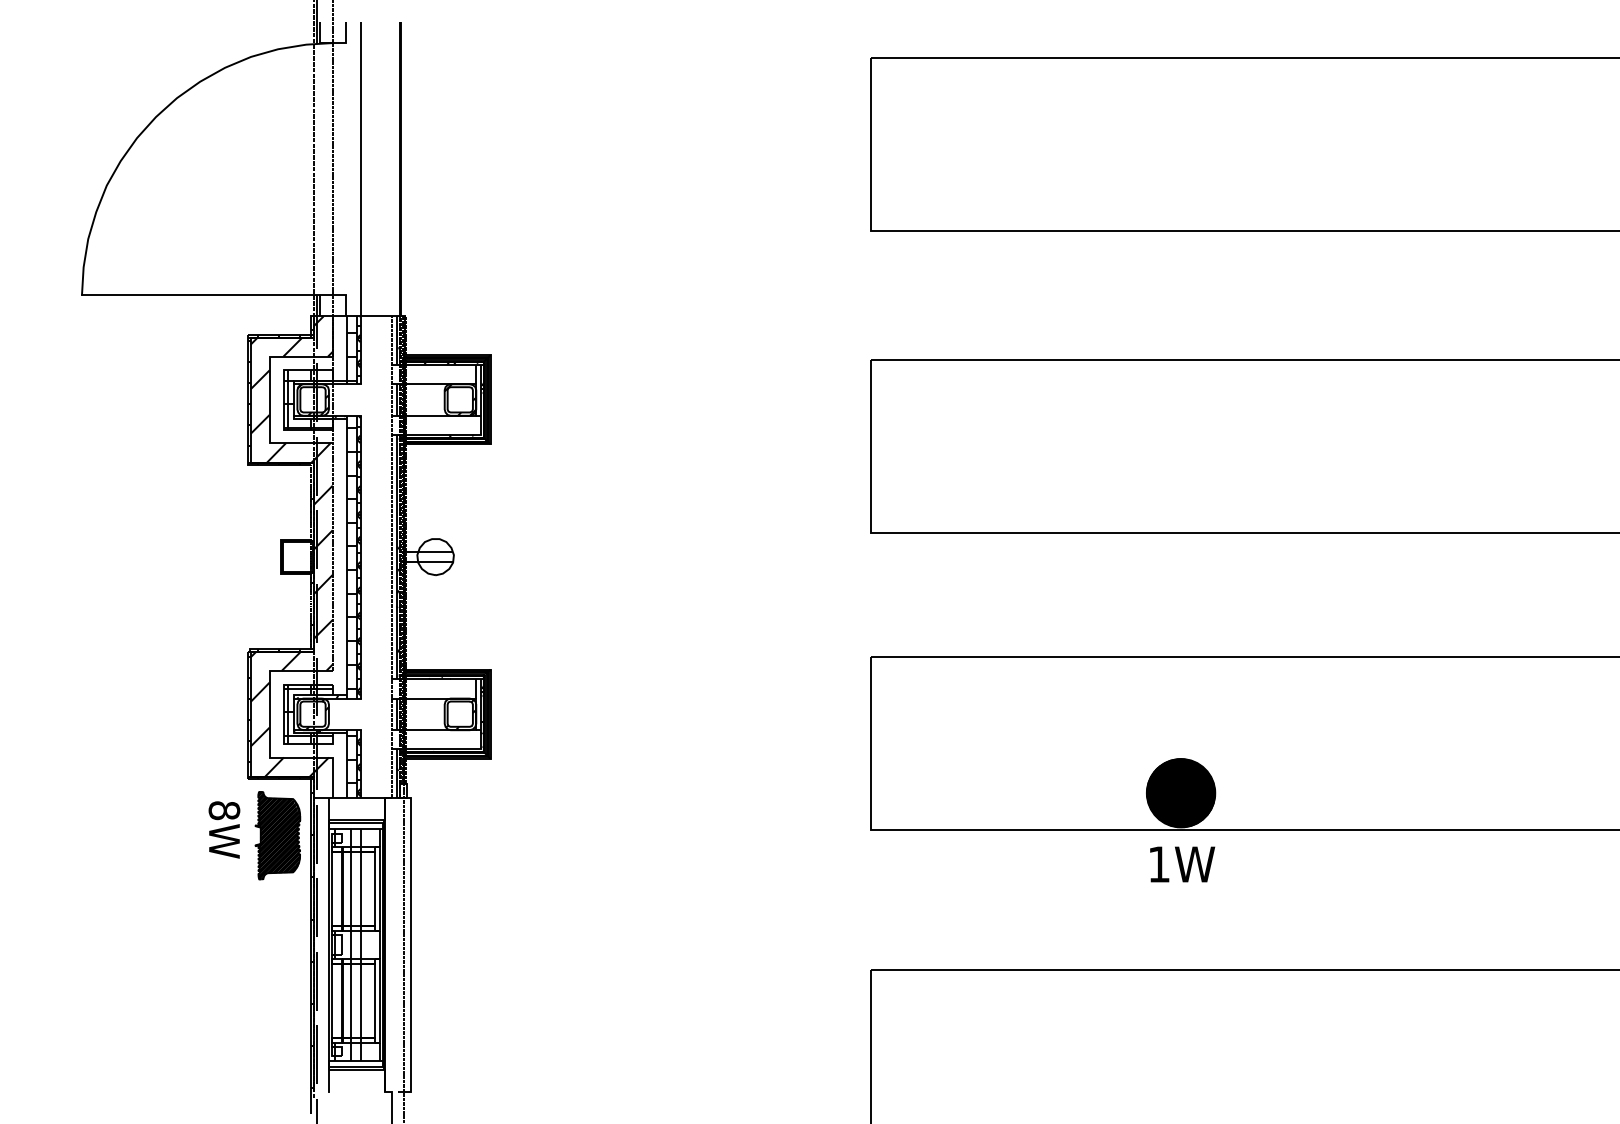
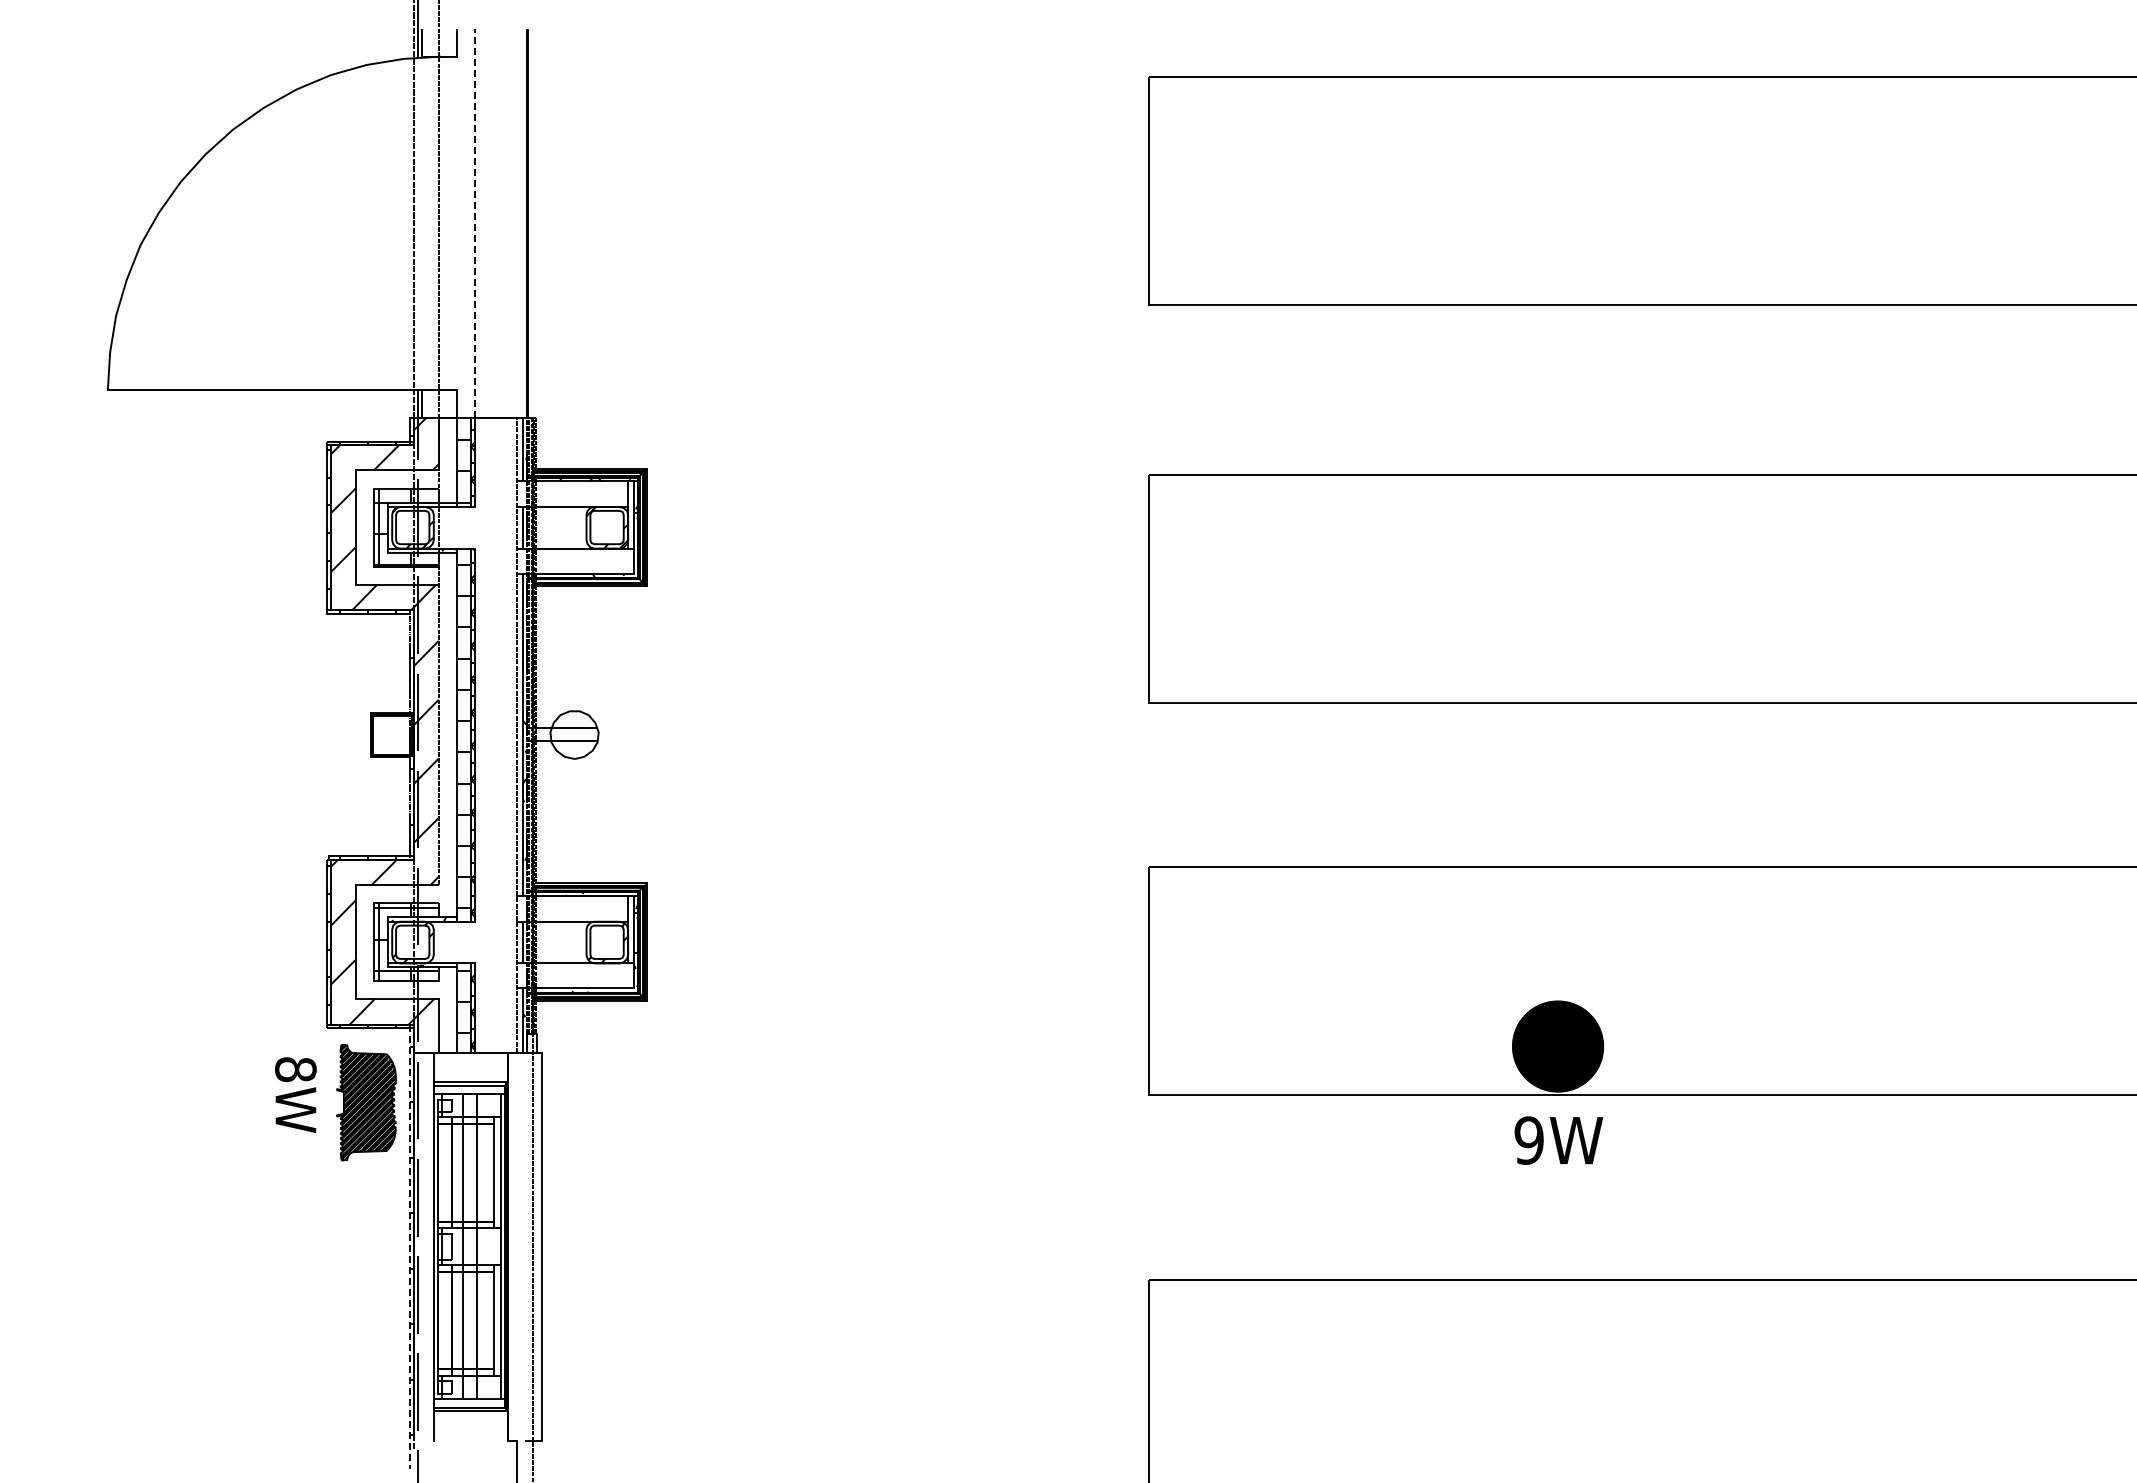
line: (360, 168) -> (475, 222), solid -> dashed
text: (1158, 864) -> (1528, 1140), 1W -> 9W
line: (310, 945) -> (409, 1247), solid -> dashed

